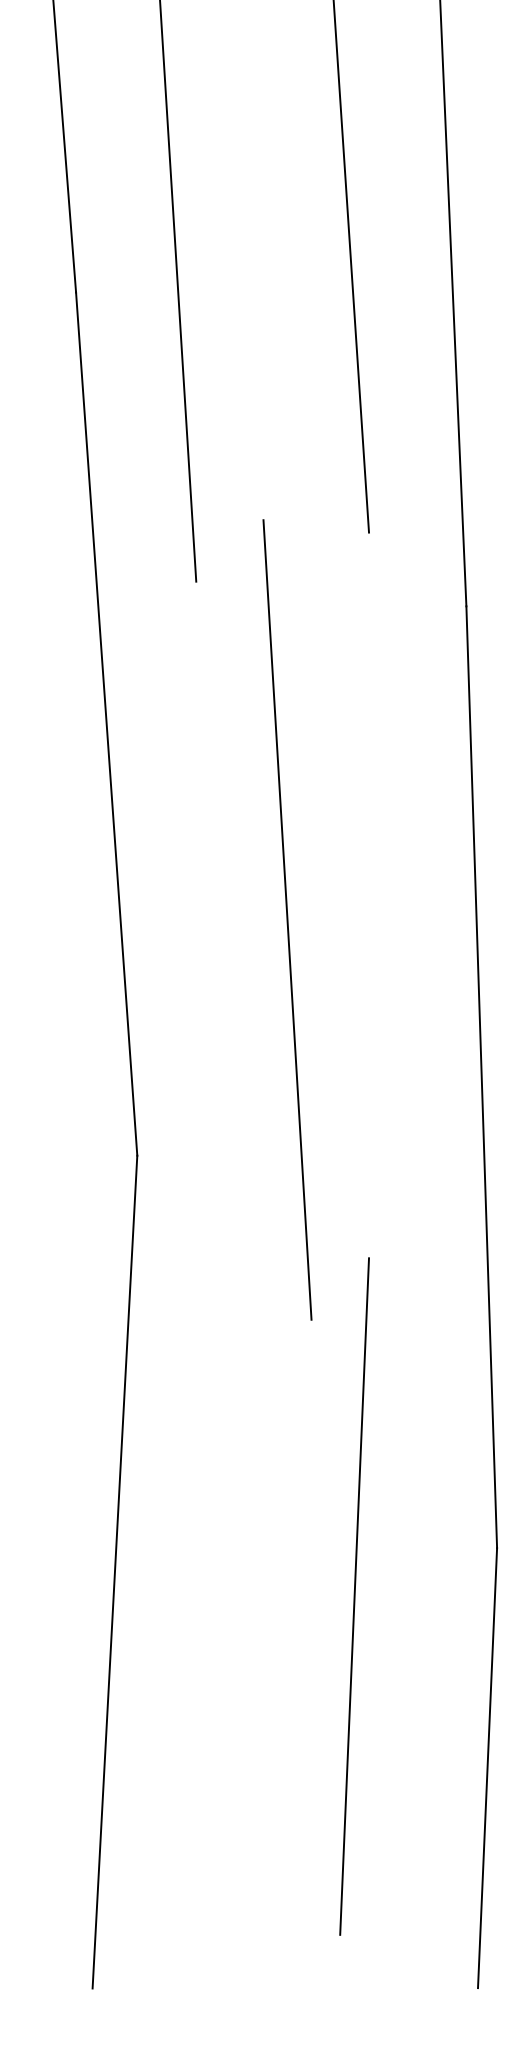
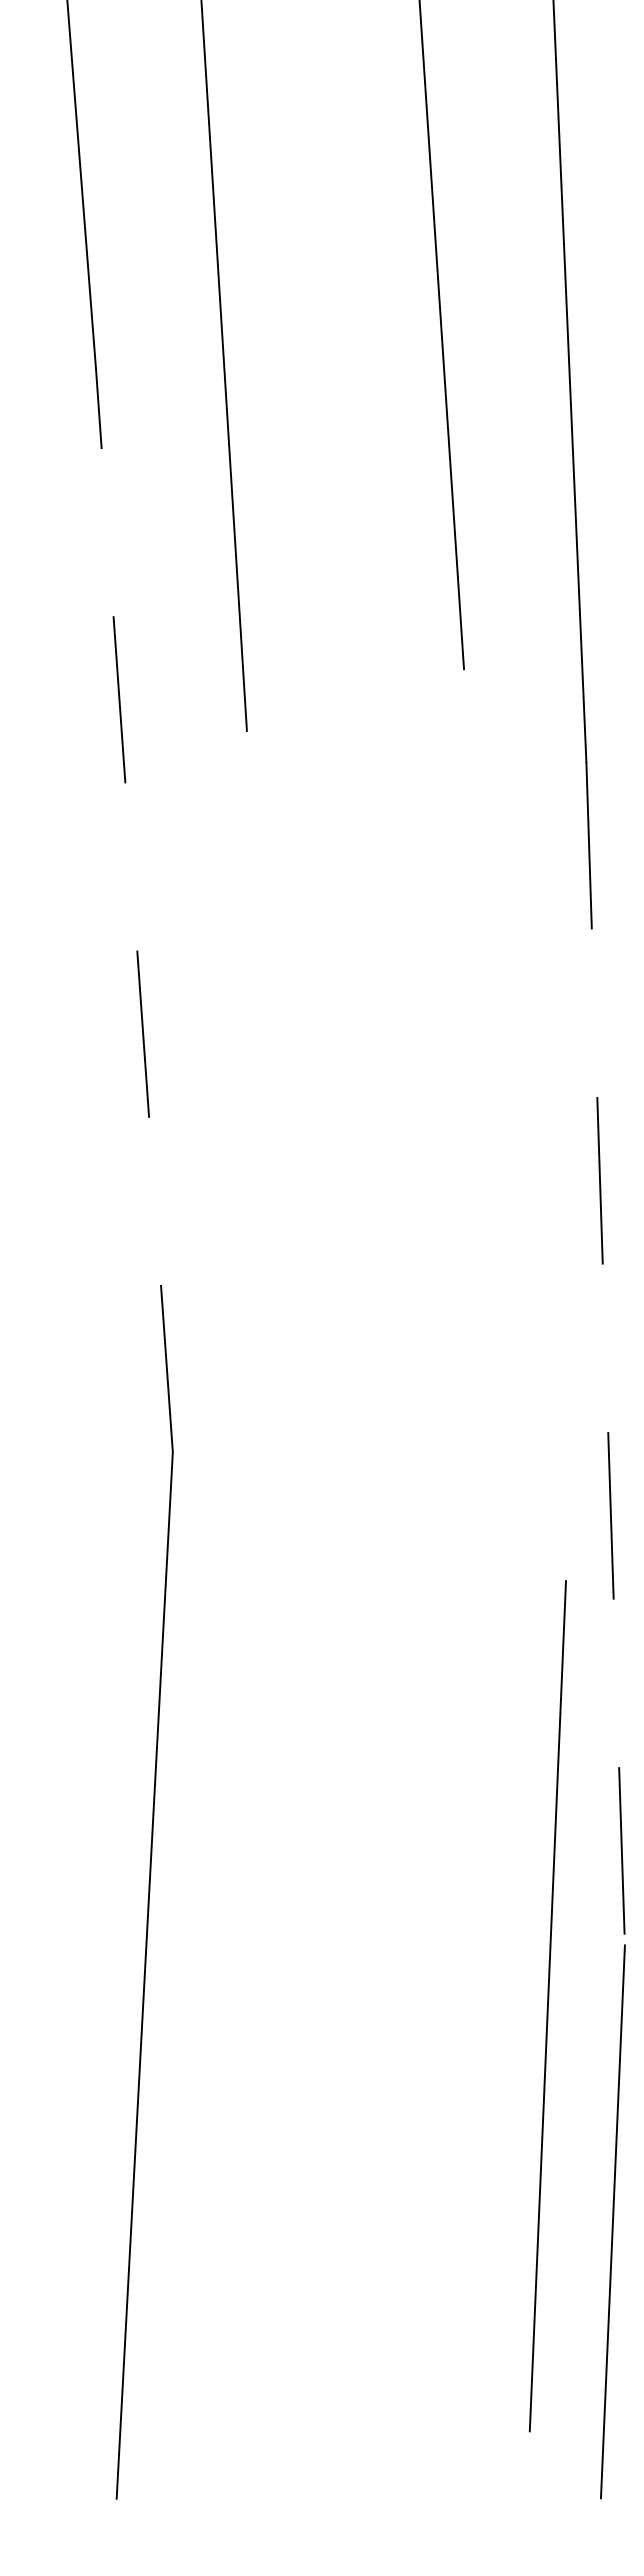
line: (106, 723) -> (134, 909), solid -> dashed
line: (287, 919) -> (361, 1155), removed
line: (481, 1077) -> (605, 1354), solid -> dashed
line: (354, 1596) -> (547, 2006), moved

